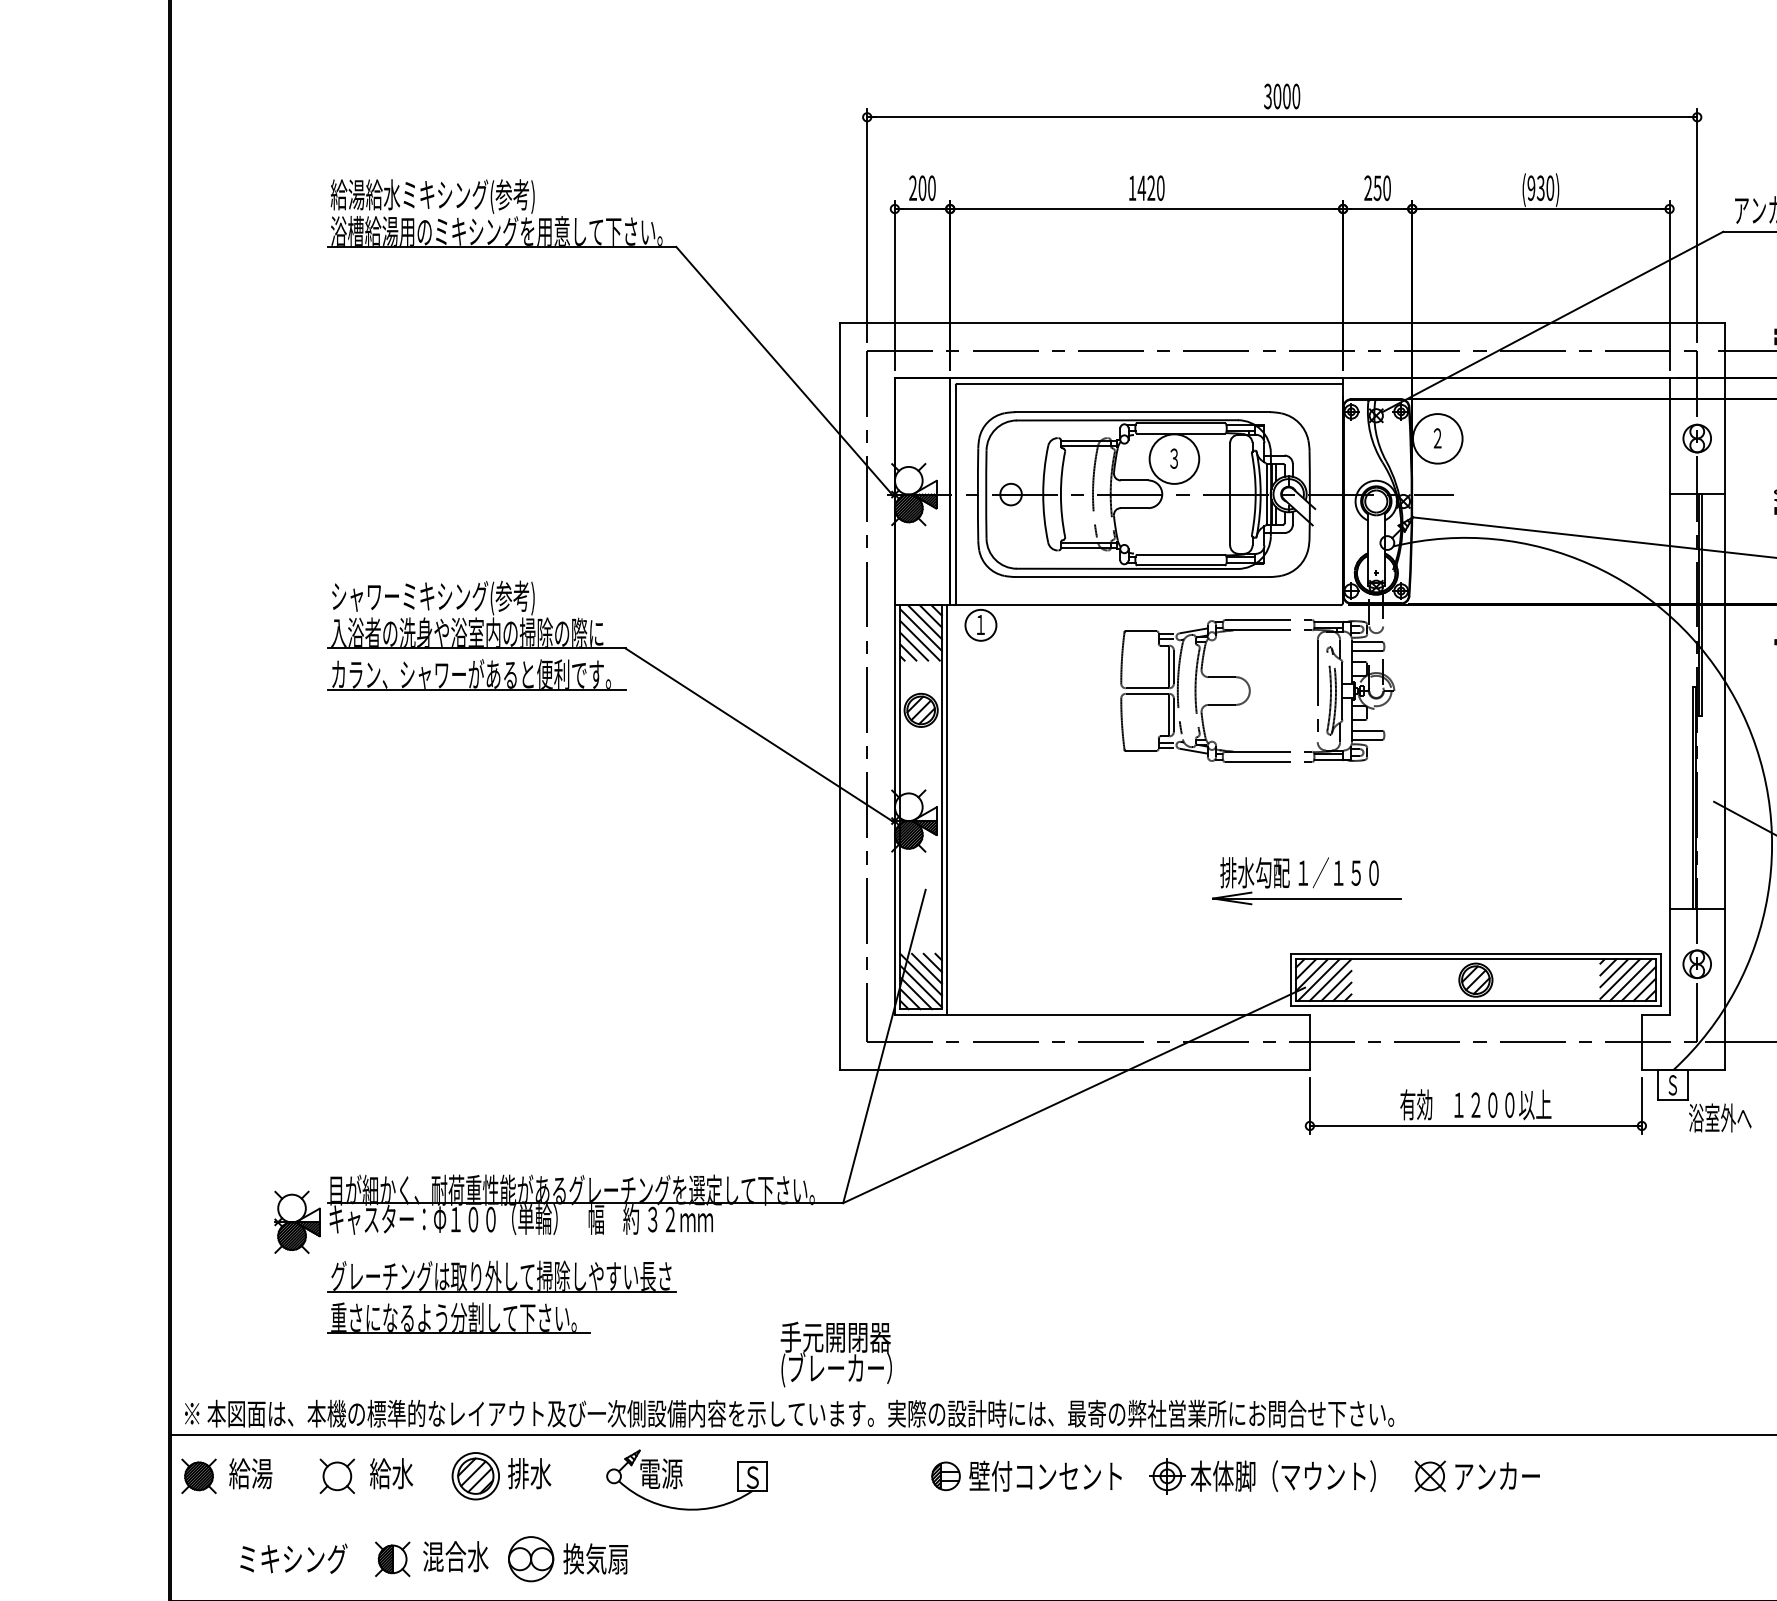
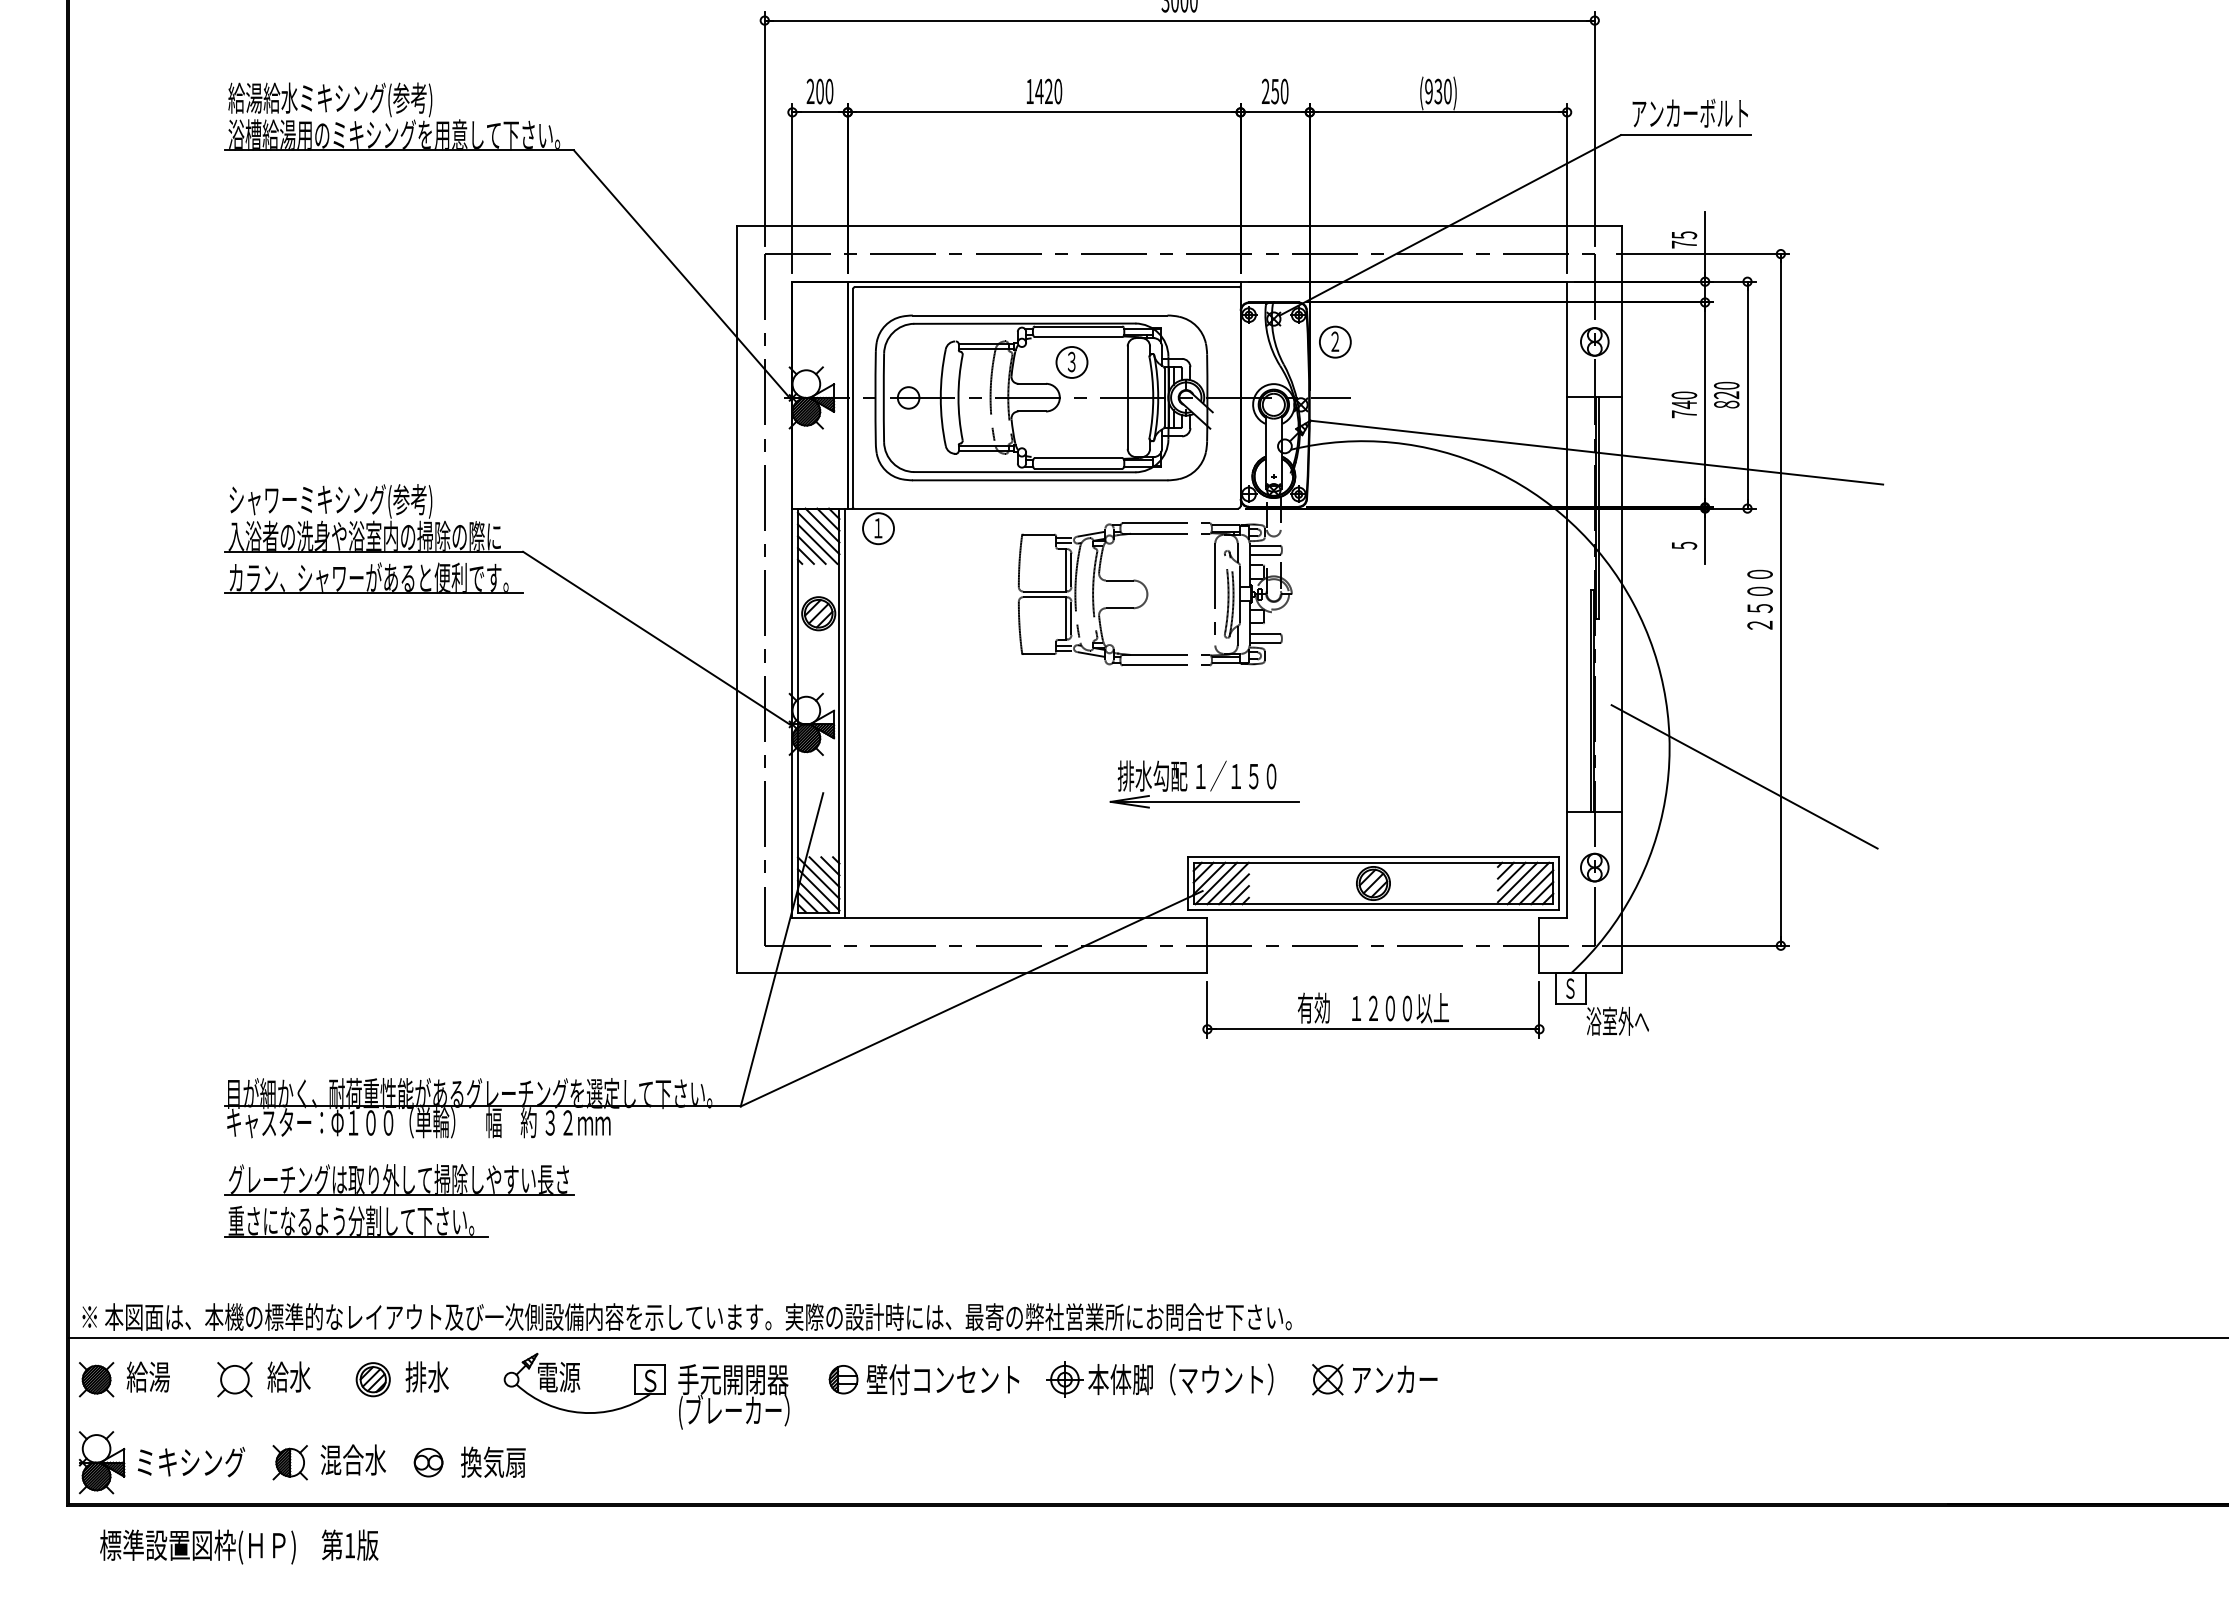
circle: (1436, 438) -> (1334, 341), size x0.62
circle: (1173, 458) -> (1071, 361), size x0.62
part: (296, 1222) -> (101, 1462), moved
text: (835, 1354) -> (733, 1396), moved
part: (474, 1476) -> (372, 1379), size x0.71
part: (530, 1559) -> (428, 1462), size x0.62

